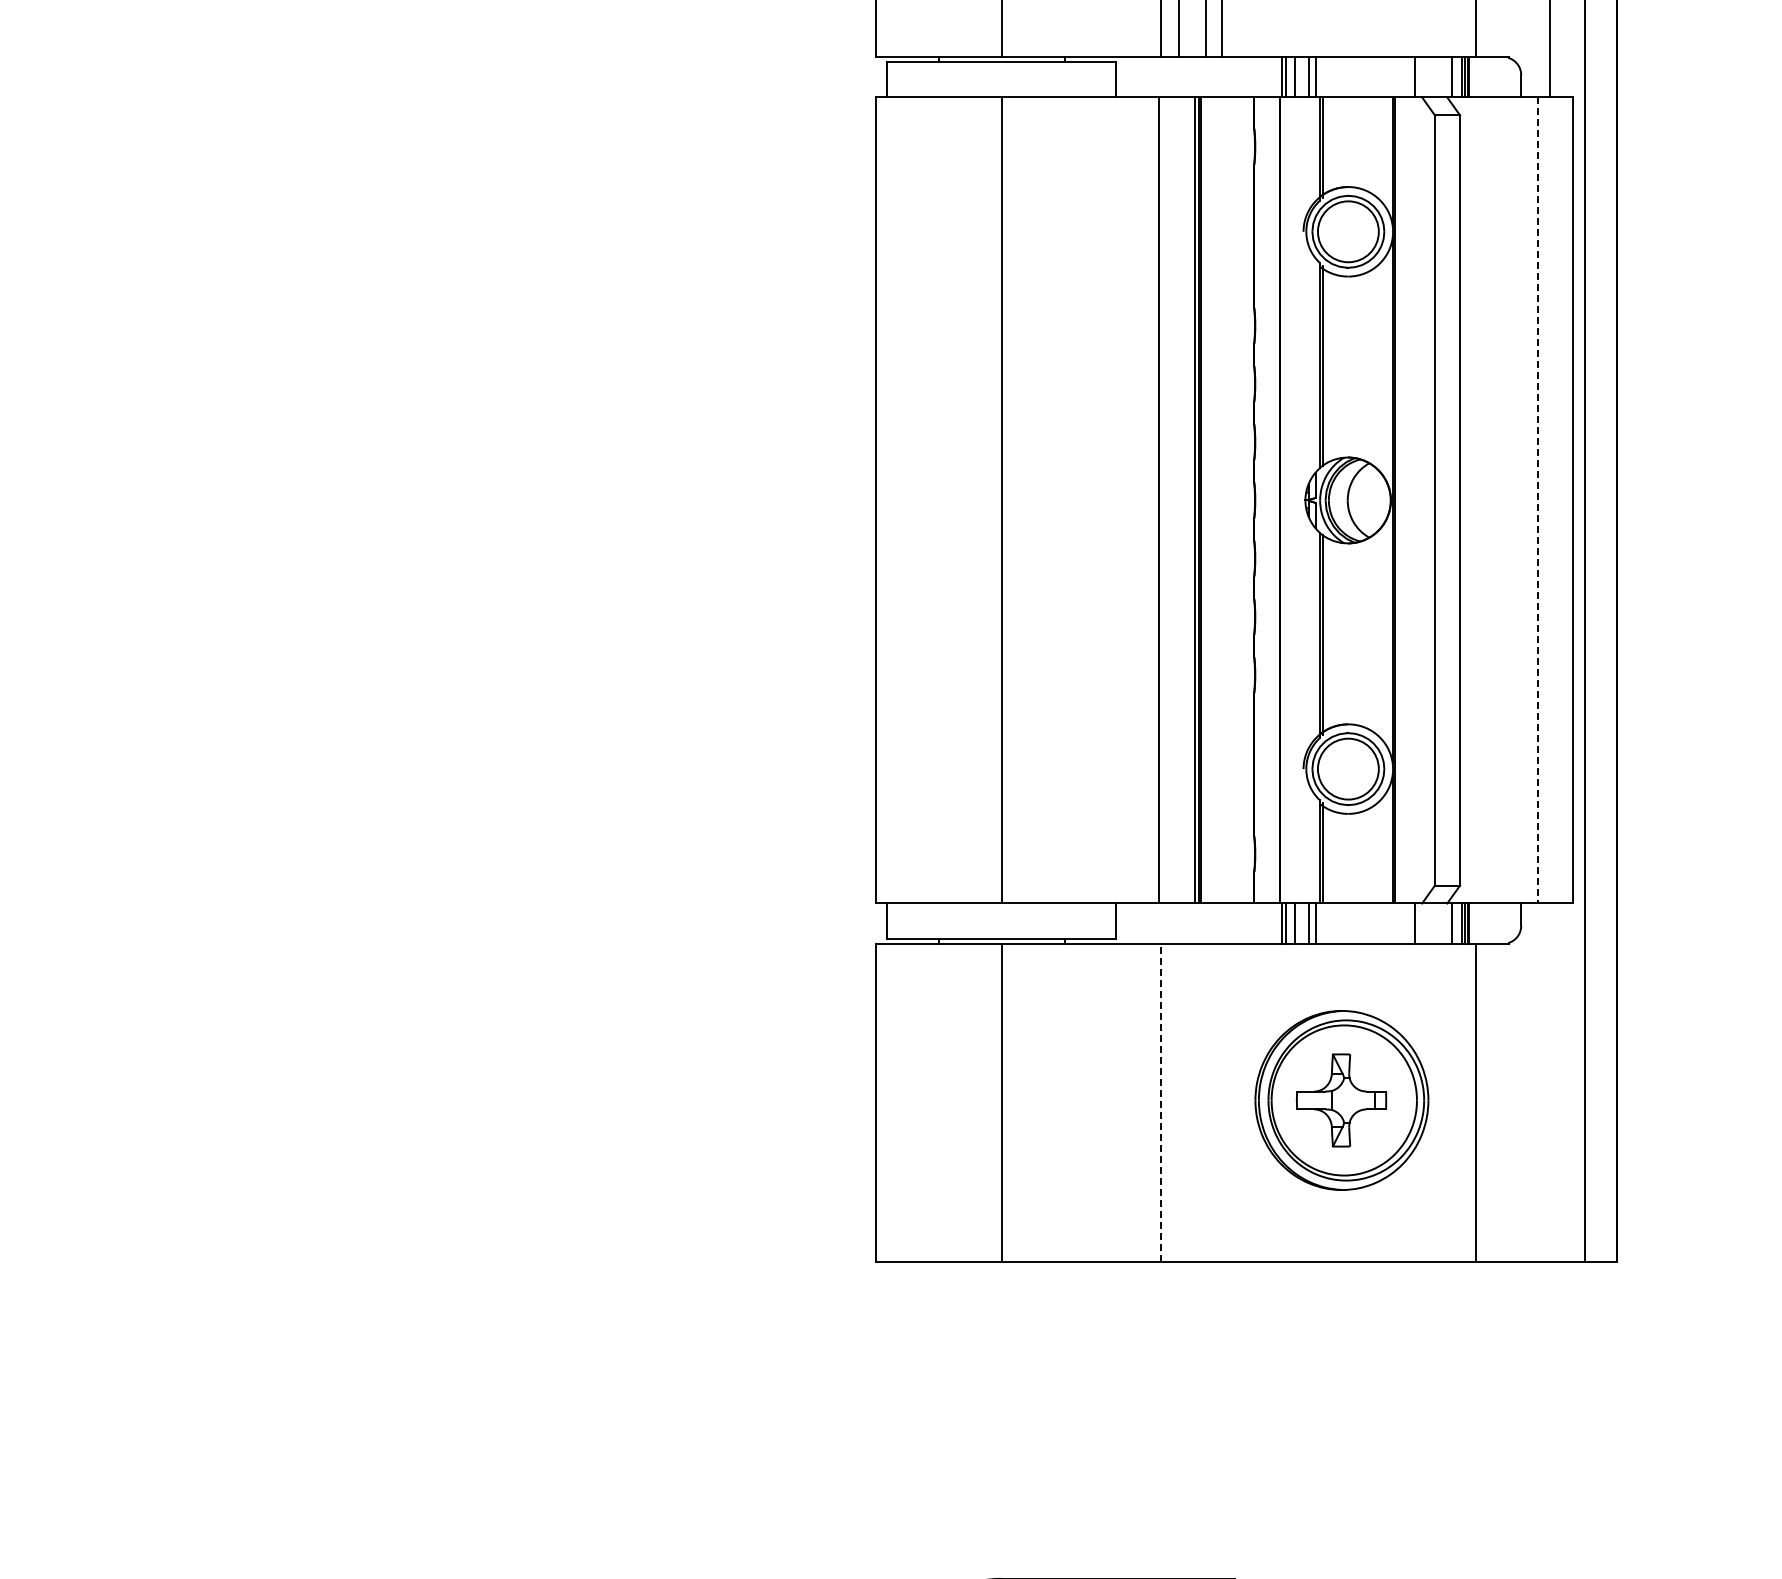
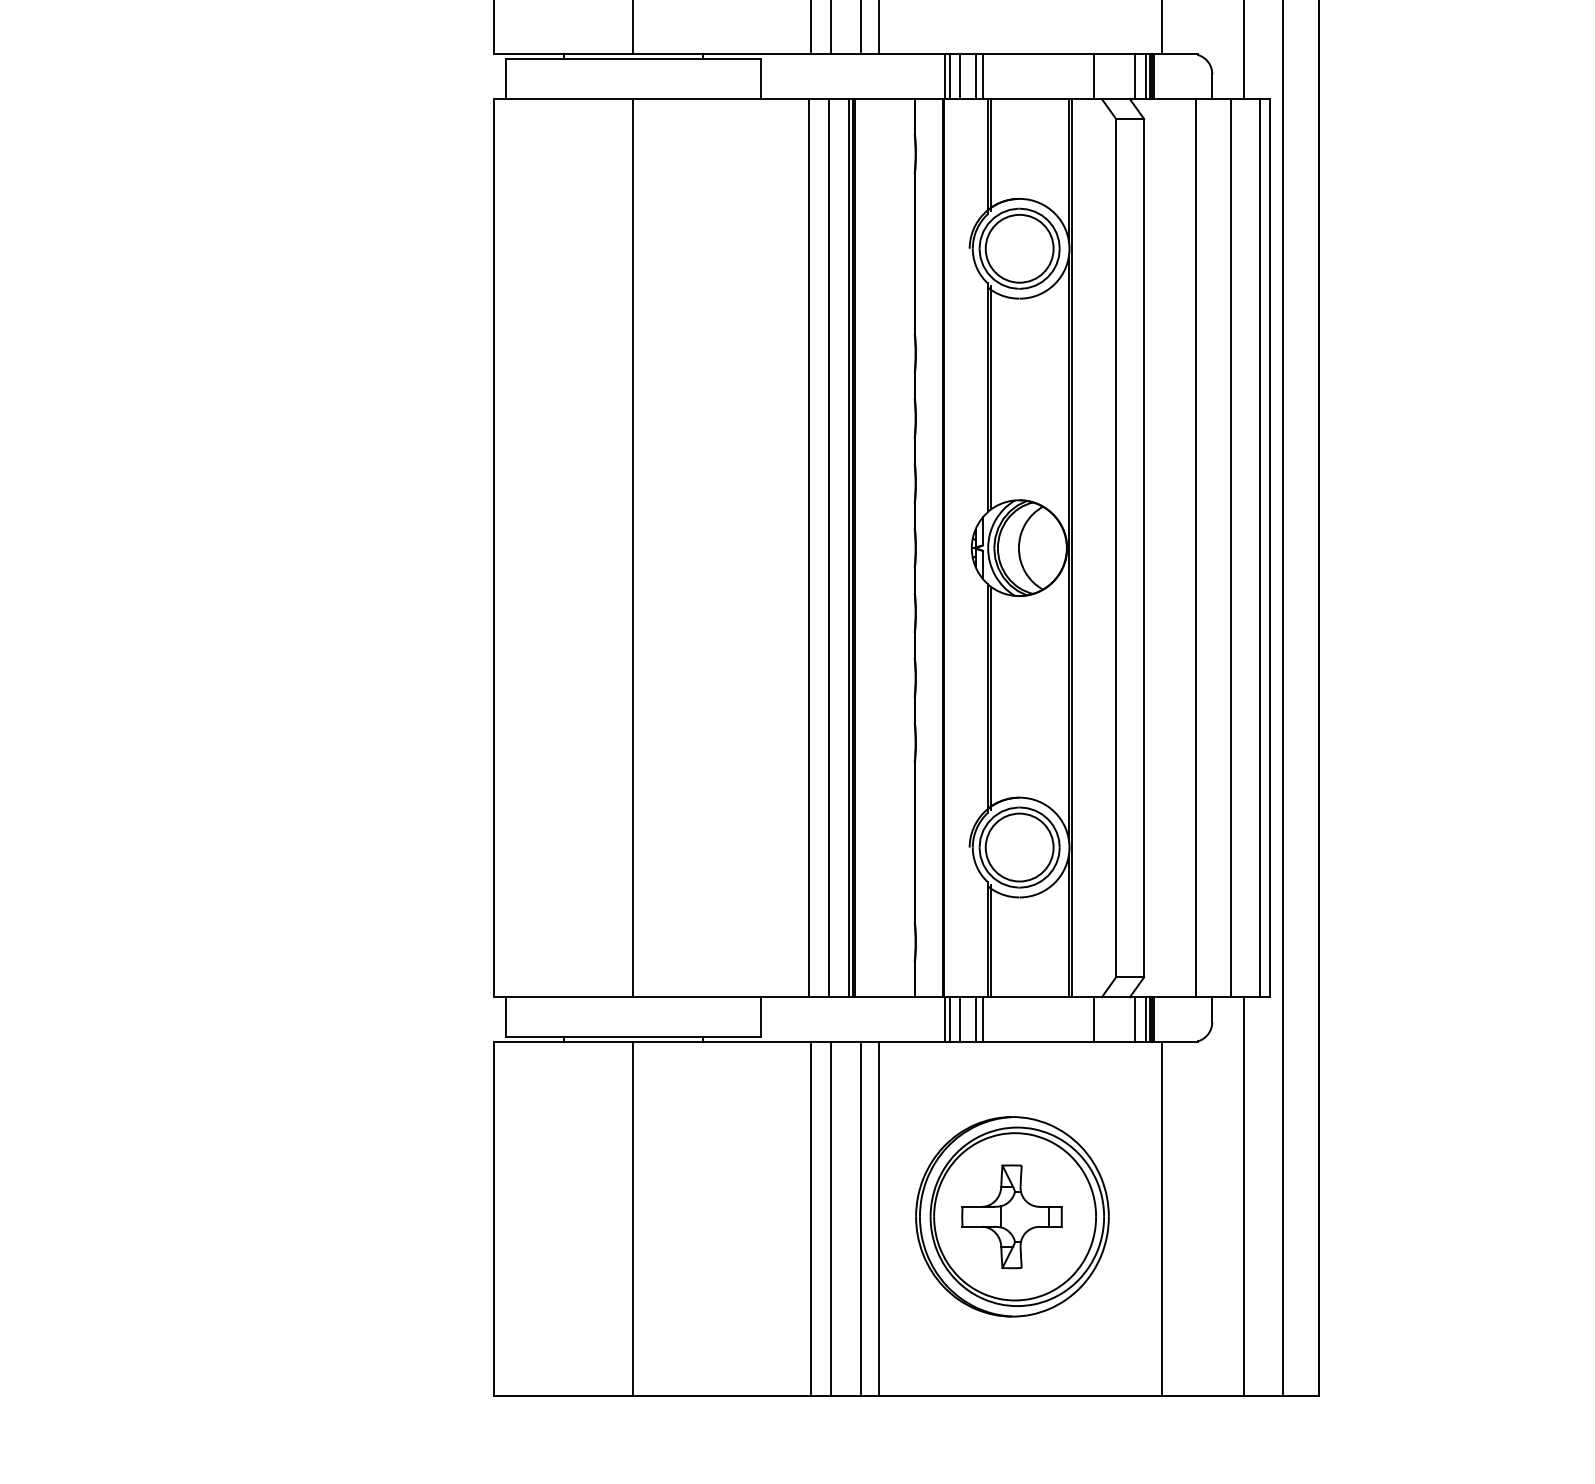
line: (1177, 500) -> (829, 548), added
line: (1506, 500) -> (1195, 548), added
line: (1537, 500) -> (1230, 548), dashed -> solid
line: (1564, 500) -> (1260, 548), added
line: (1550, 1082) -> (1244, 1196), added
line: (1161, 1102) -> (811, 1219), dashed -> solid
line: (1179, 1102) -> (831, 1219), added
line: (1205, 1102) -> (860, 1219), added
line: (1222, 1102) -> (879, 1219), added

